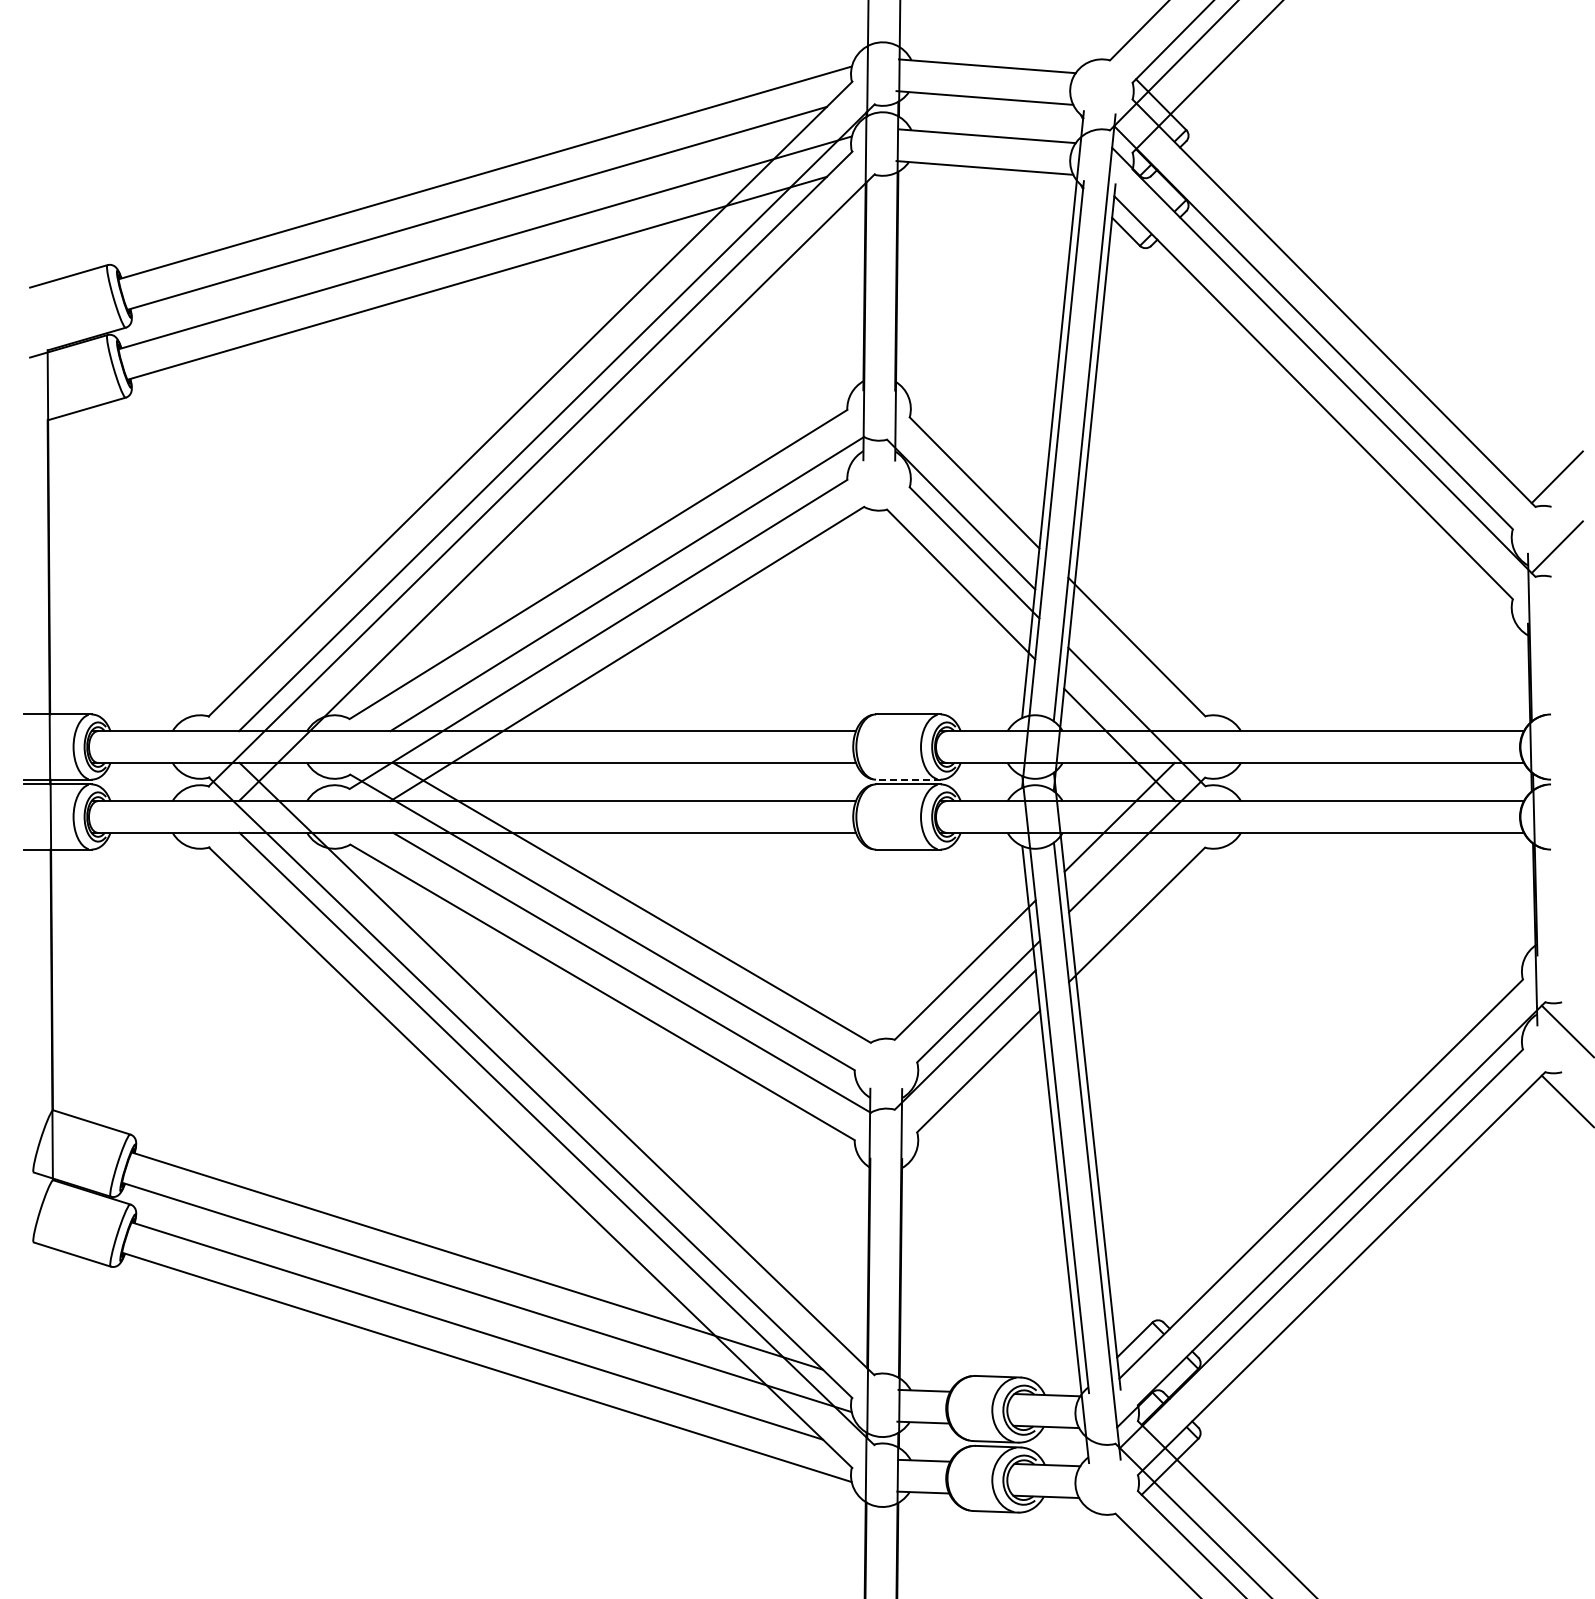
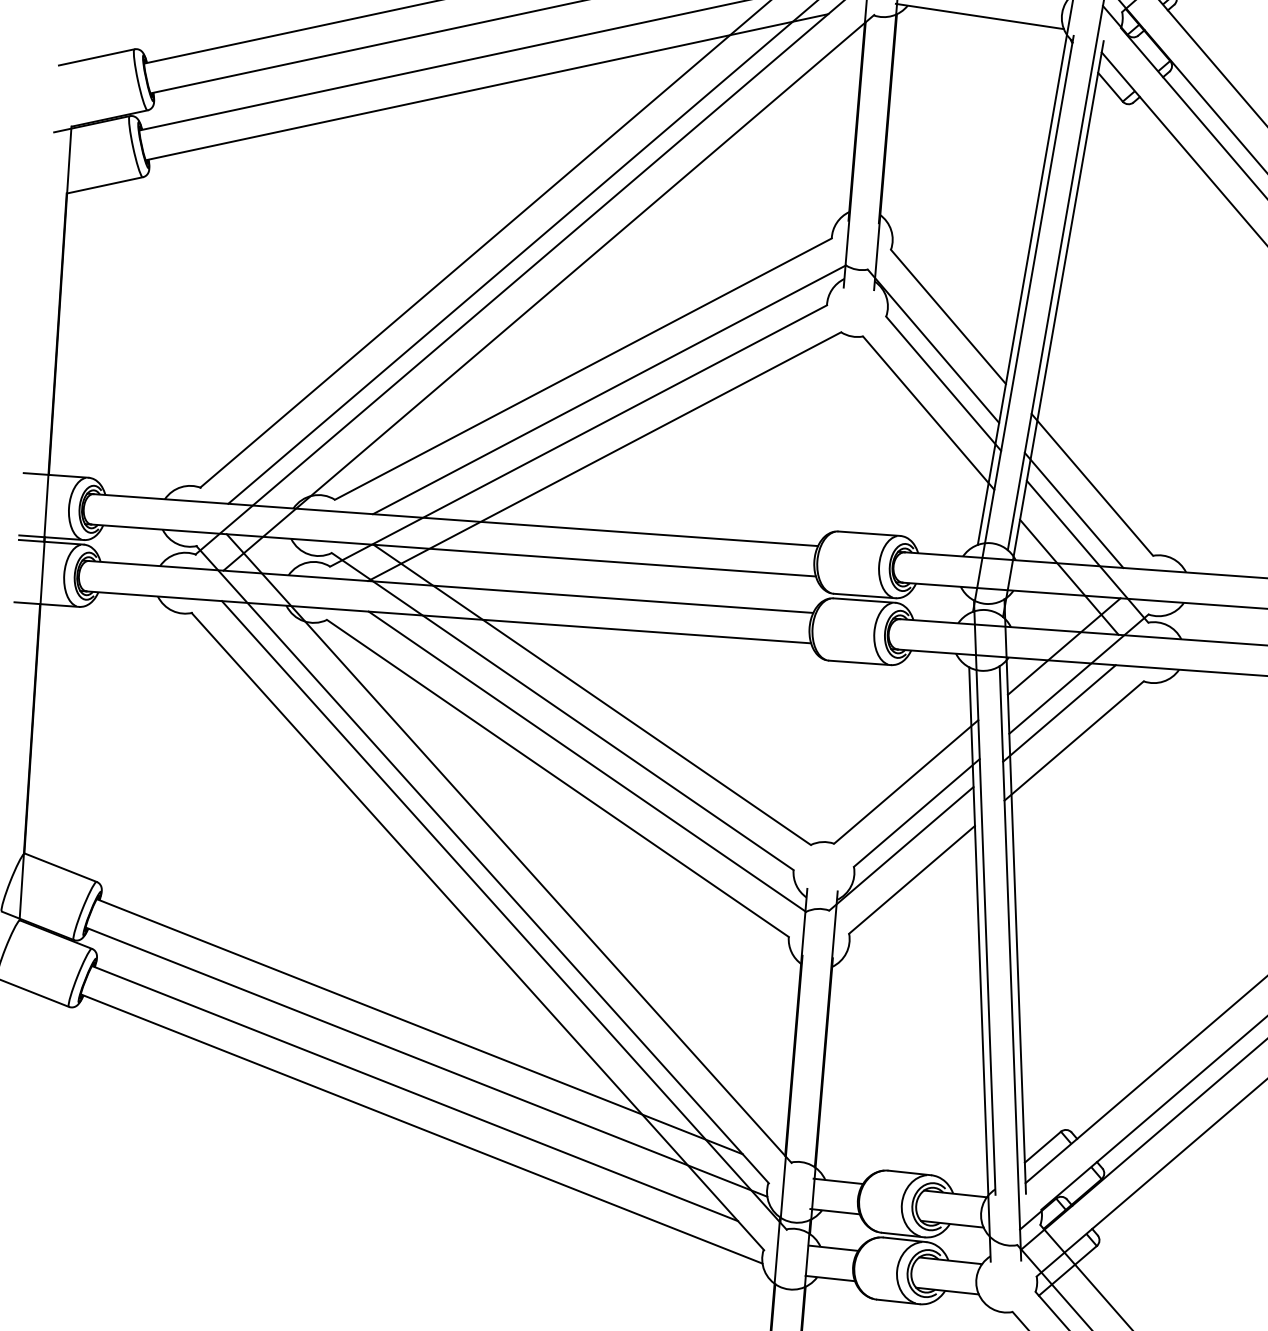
line: (1119, 674) -> (1073, 509), added
line: (907, 779) -> (864, 595), dashed -> solid
line: (1119, 886) -> (1059, 712), added

